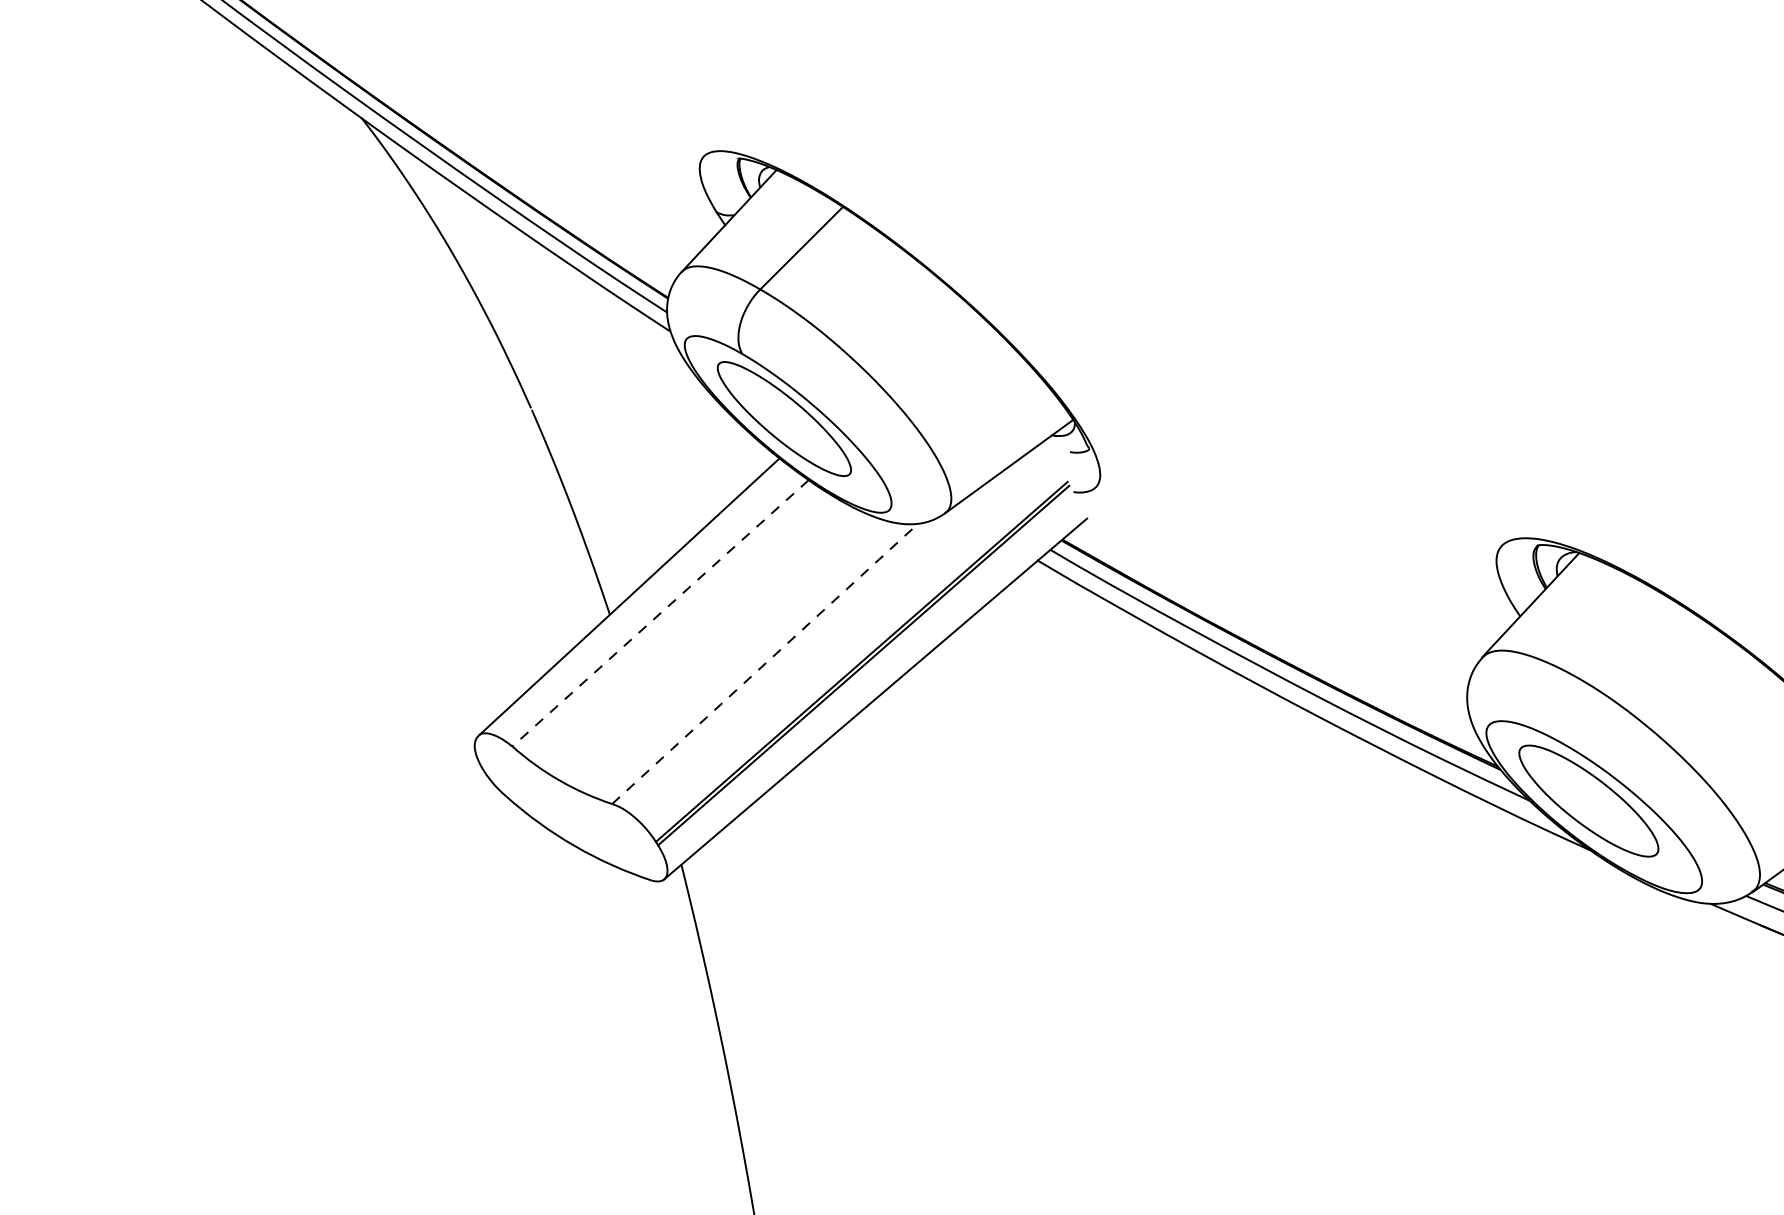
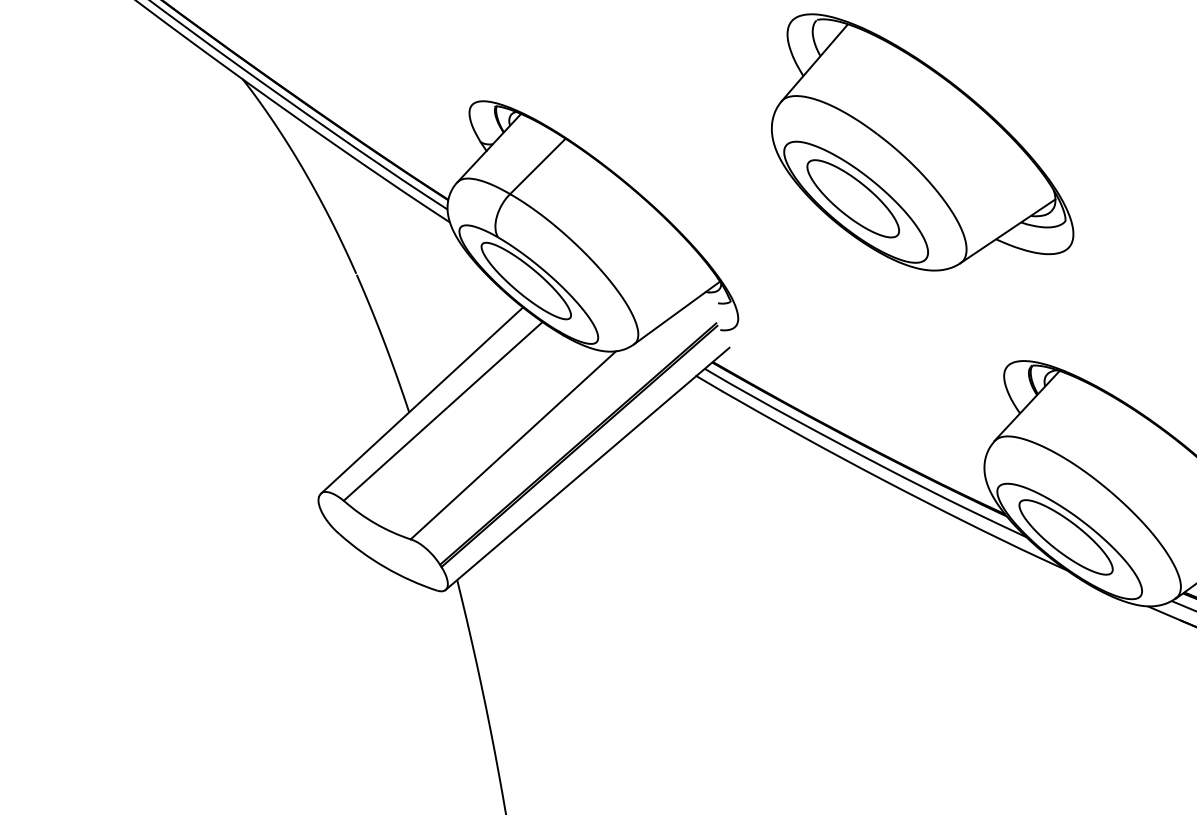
part: (1374, 212) -> (922, 142), added
line: (661, 613) -> (443, 411), dashed -> solid
line: (765, 664) -> (513, 445), dashed -> solid

